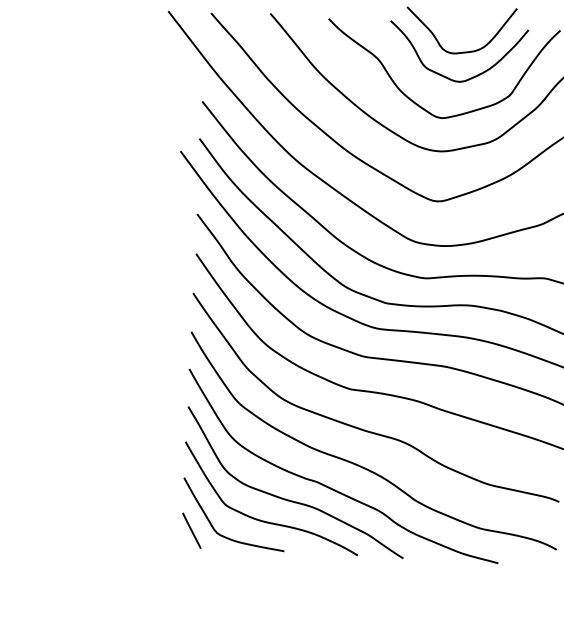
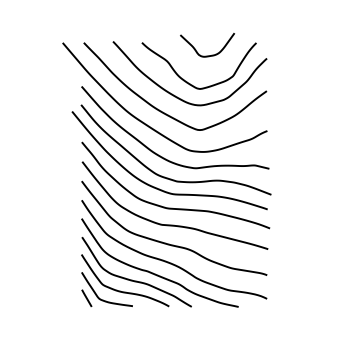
curve: (450, 77) -> (203, 68), removed

